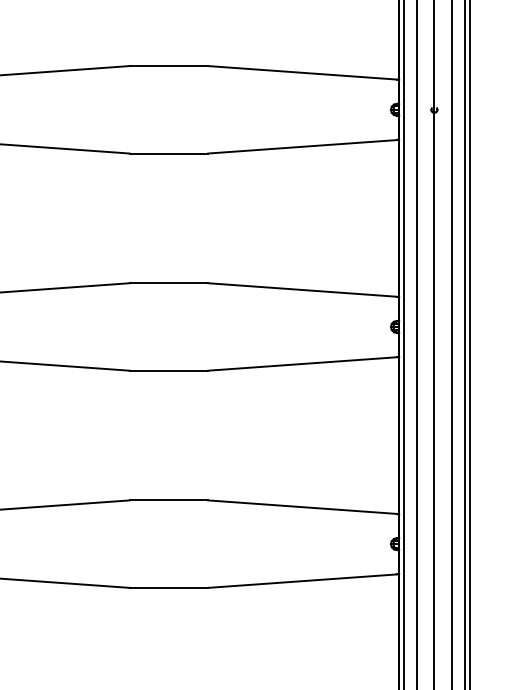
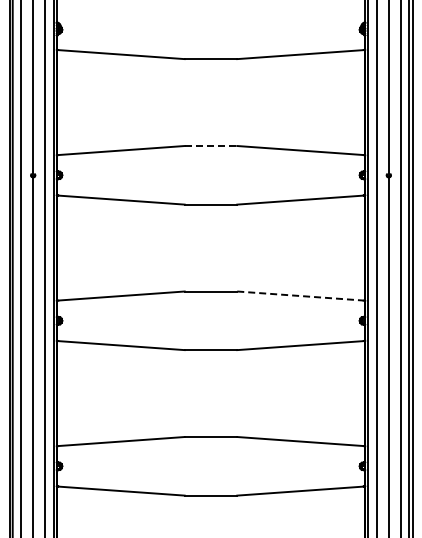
line: (169, 66) -> (211, 146), solid -> dashed
line: (302, 290) -> (300, 296), solid -> dashed

